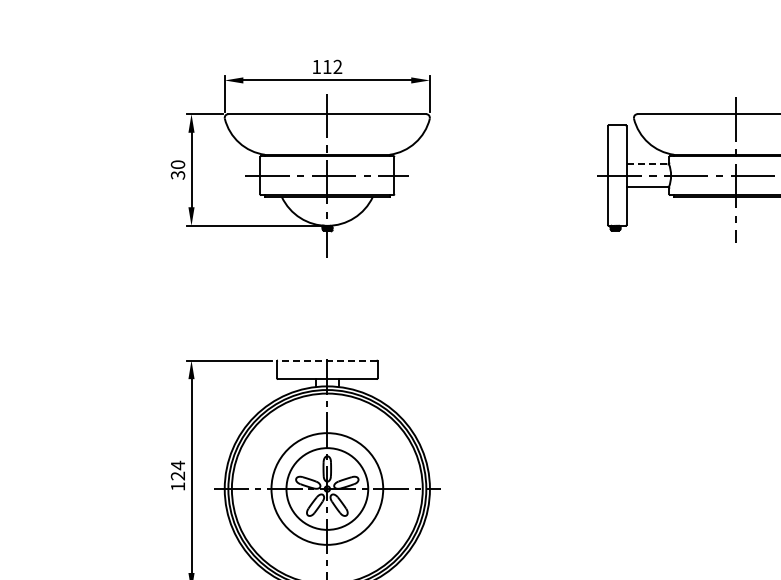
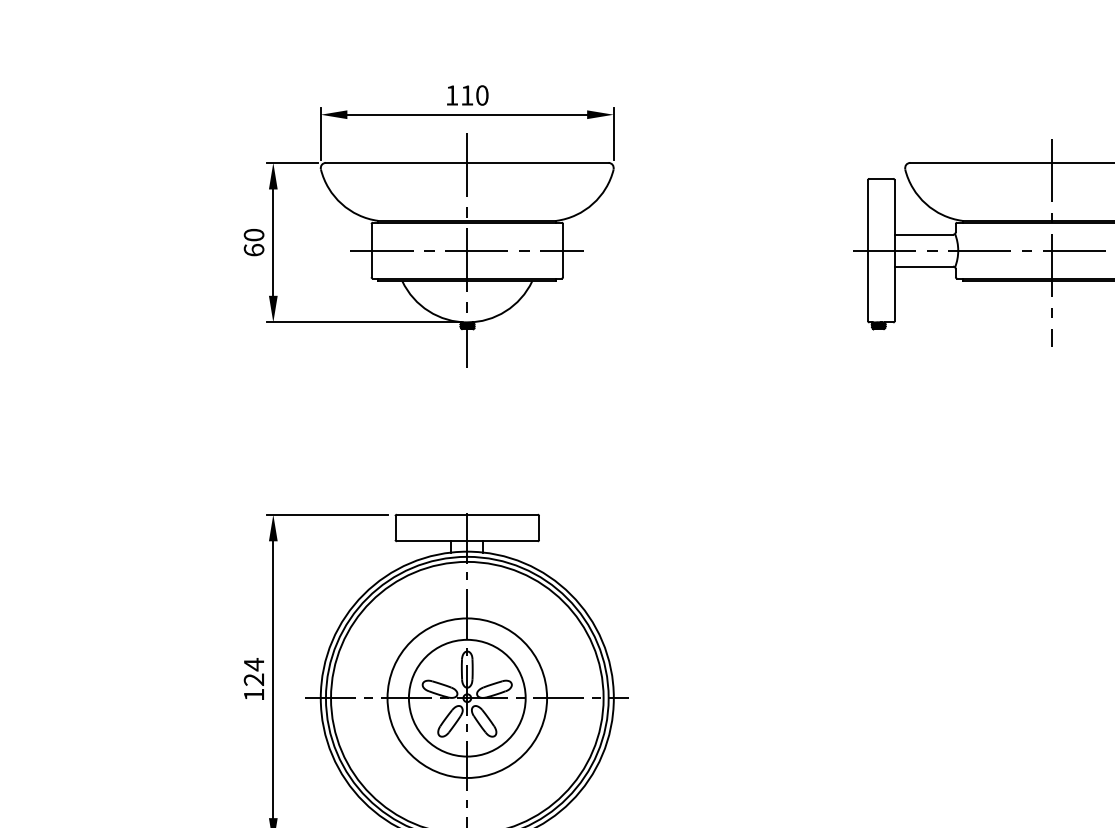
text: (337, 66) -> (481, 94), 112 -> 110
line: (647, 164) -> (924, 234), dashed -> solid
text: (177, 174) -> (253, 249), 30 -> 60
line: (326, 360) -> (466, 514), dashed -> solid

